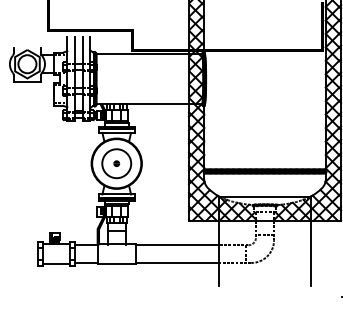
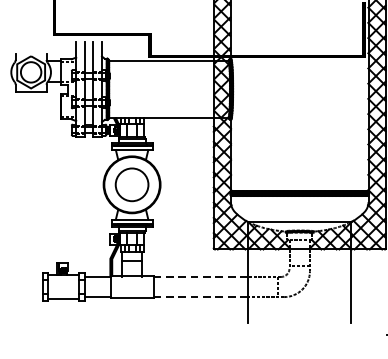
part: (116, 163) -> (131, 184), removed
line: (177, 245) -> (200, 277), solid -> dashed
line: (177, 263) -> (200, 297), solid -> dashed

